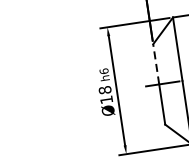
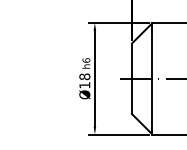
line: (156, 64) -> (132, 61), dashed -> solid

